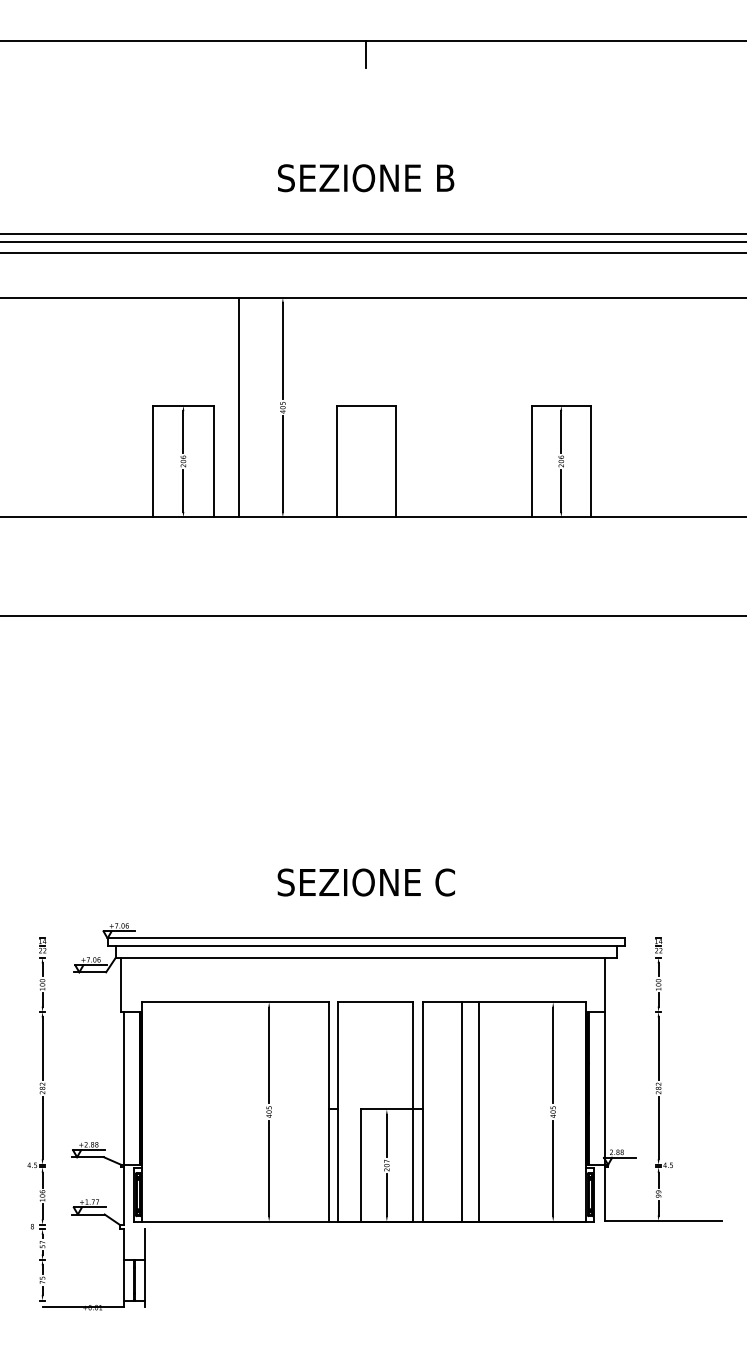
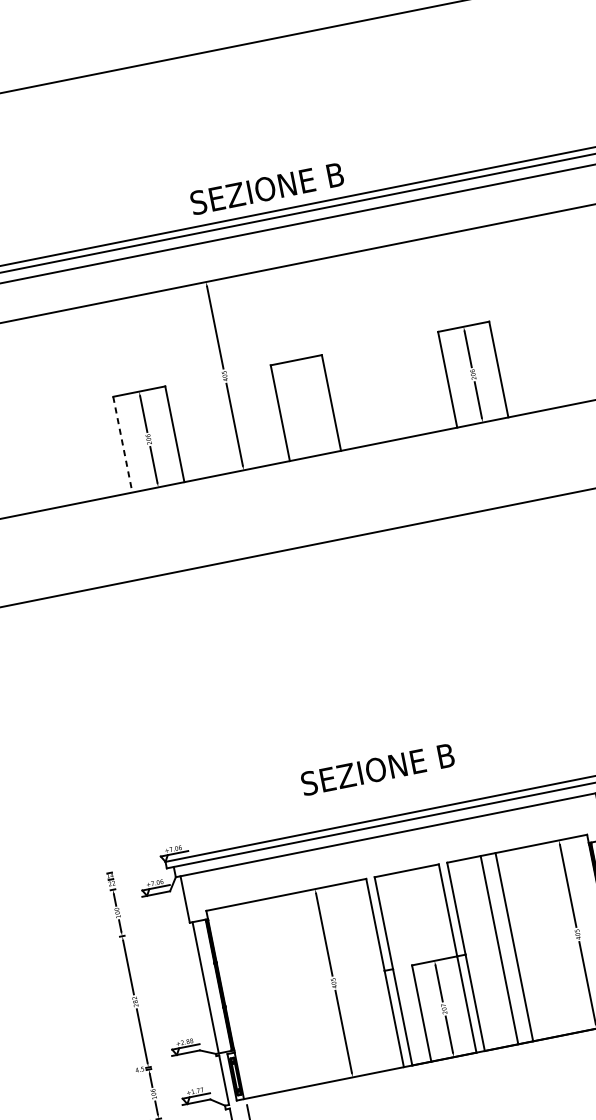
line: (366, 53) -> (235, 57), removed
text: (366, 178) -> (267, 188), moved
line: (238, 407) -> (186, 383), removed
line: (153, 461) -> (123, 444), solid -> dashed
text: (365, 882) -> (377, 769), SEZIONE C -> SEZIONE B

